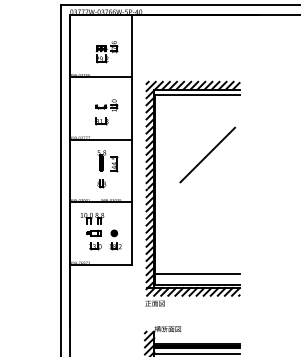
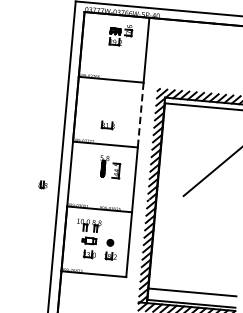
part: (106, 52) -> (120, 36), moved
part: (106, 105) -> (114, 109), removed
line: (132, 108) -> (140, 115), solid -> dashed
part: (101, 183) -> (42, 184), moved

